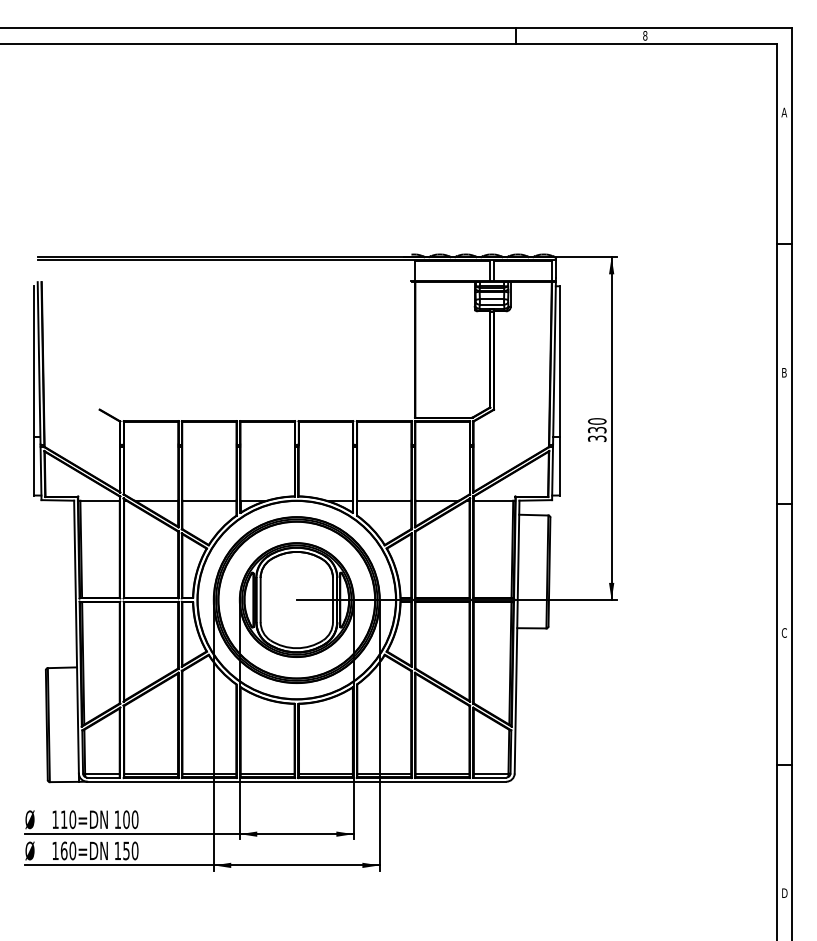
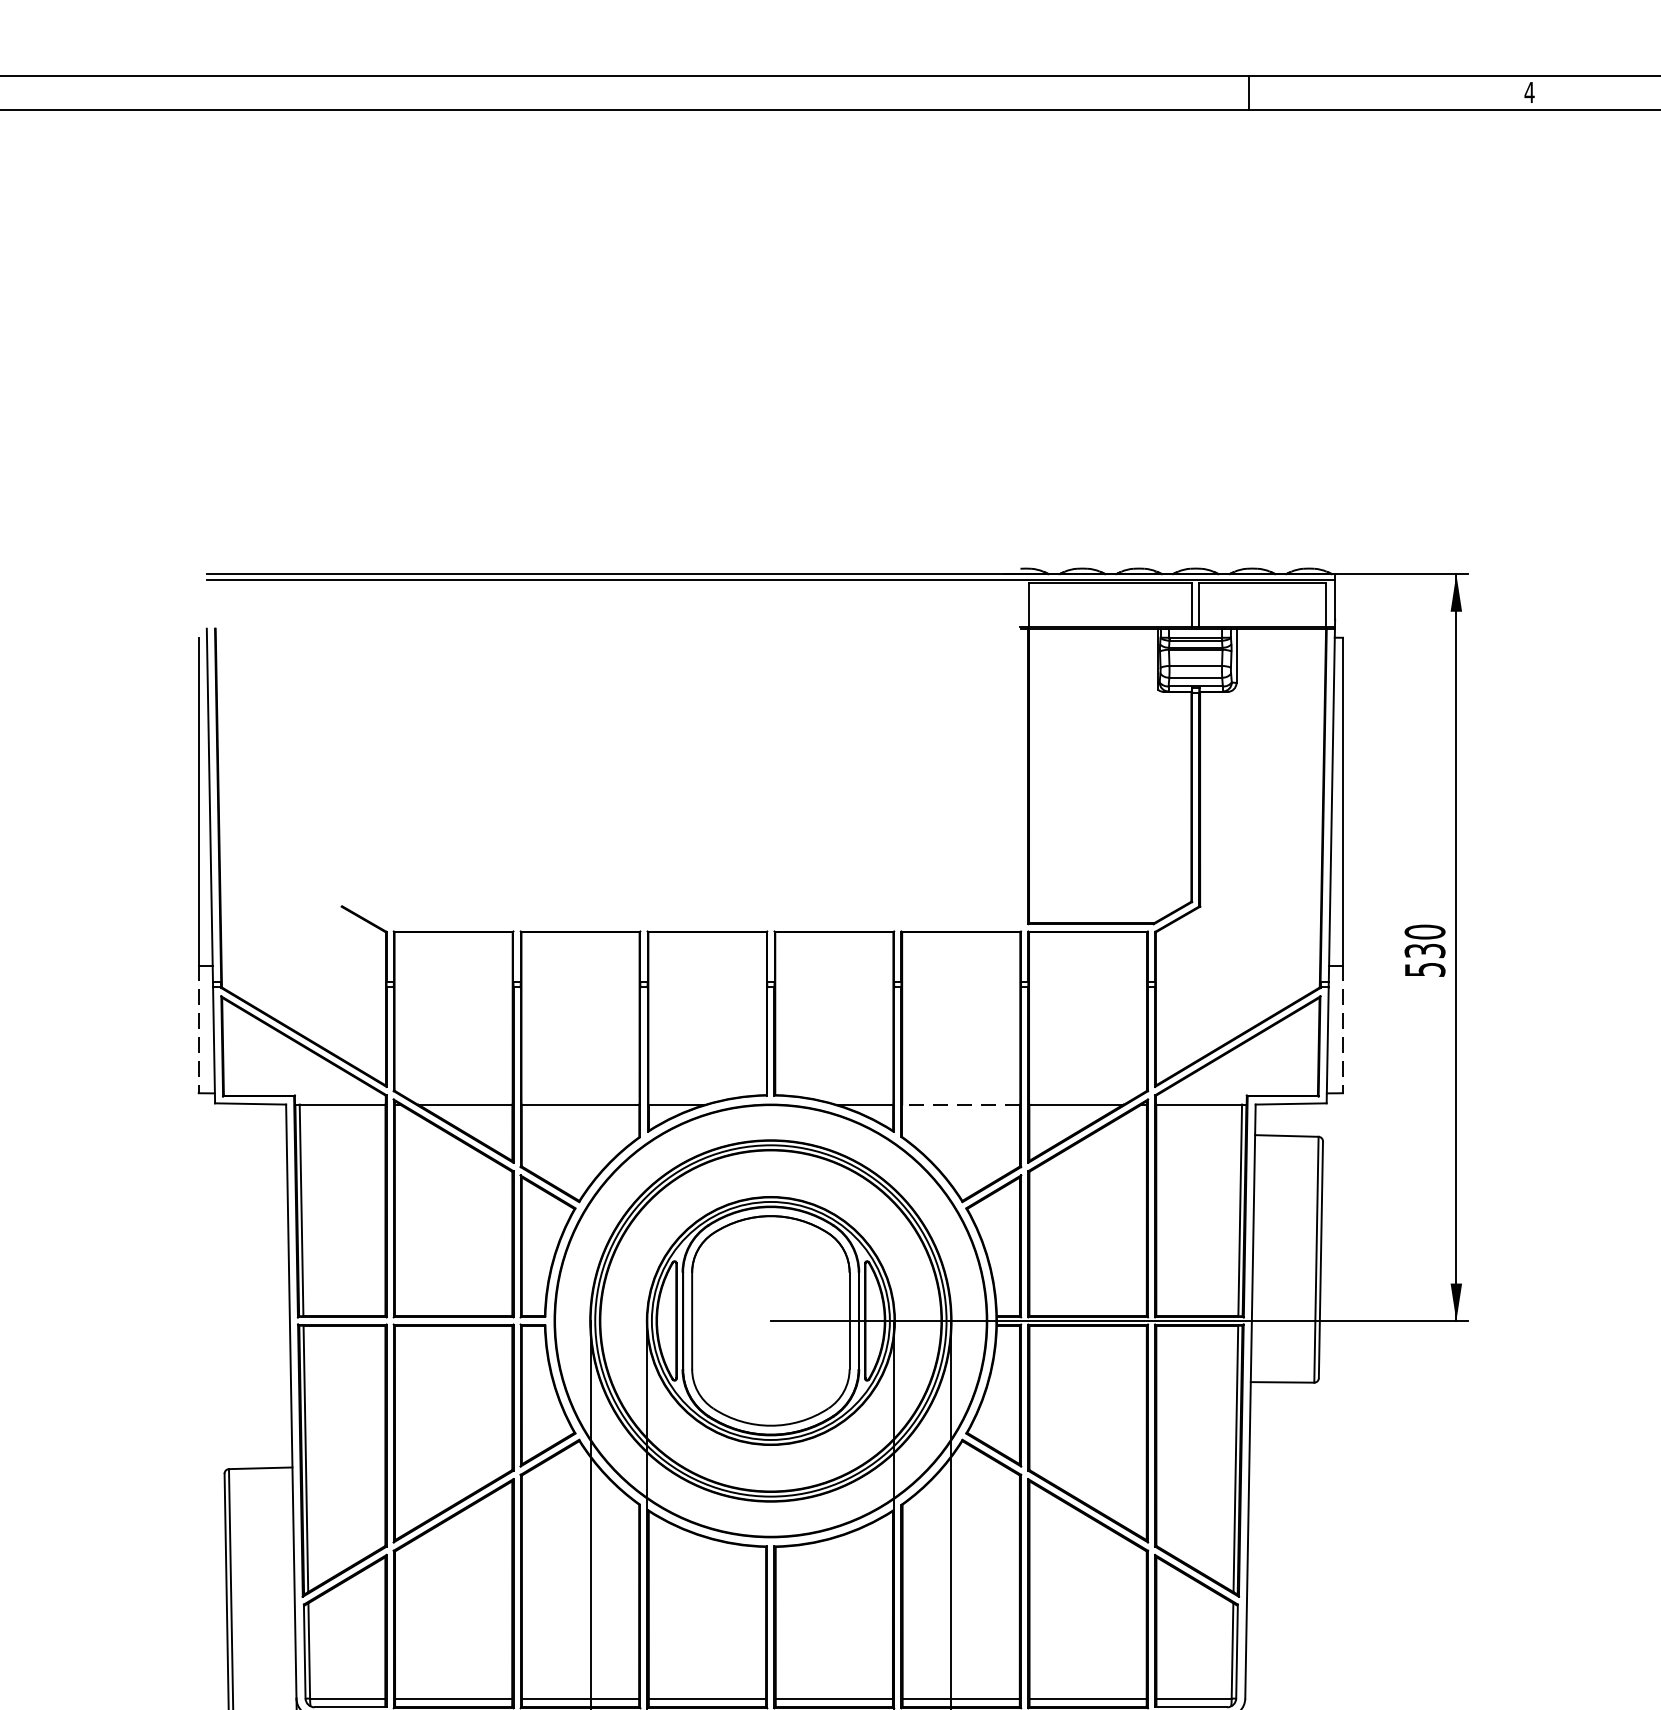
text: (645, 35) -> (1530, 91), 8 -> 4
text: (596, 438) -> (1423, 969), 330 -> 530
line: (34, 466) -> (199, 1030), solid -> dashed
line: (559, 466) -> (1342, 1030), solid -> dashed
line: (383, 500) -> (959, 1104), solid -> dashed

